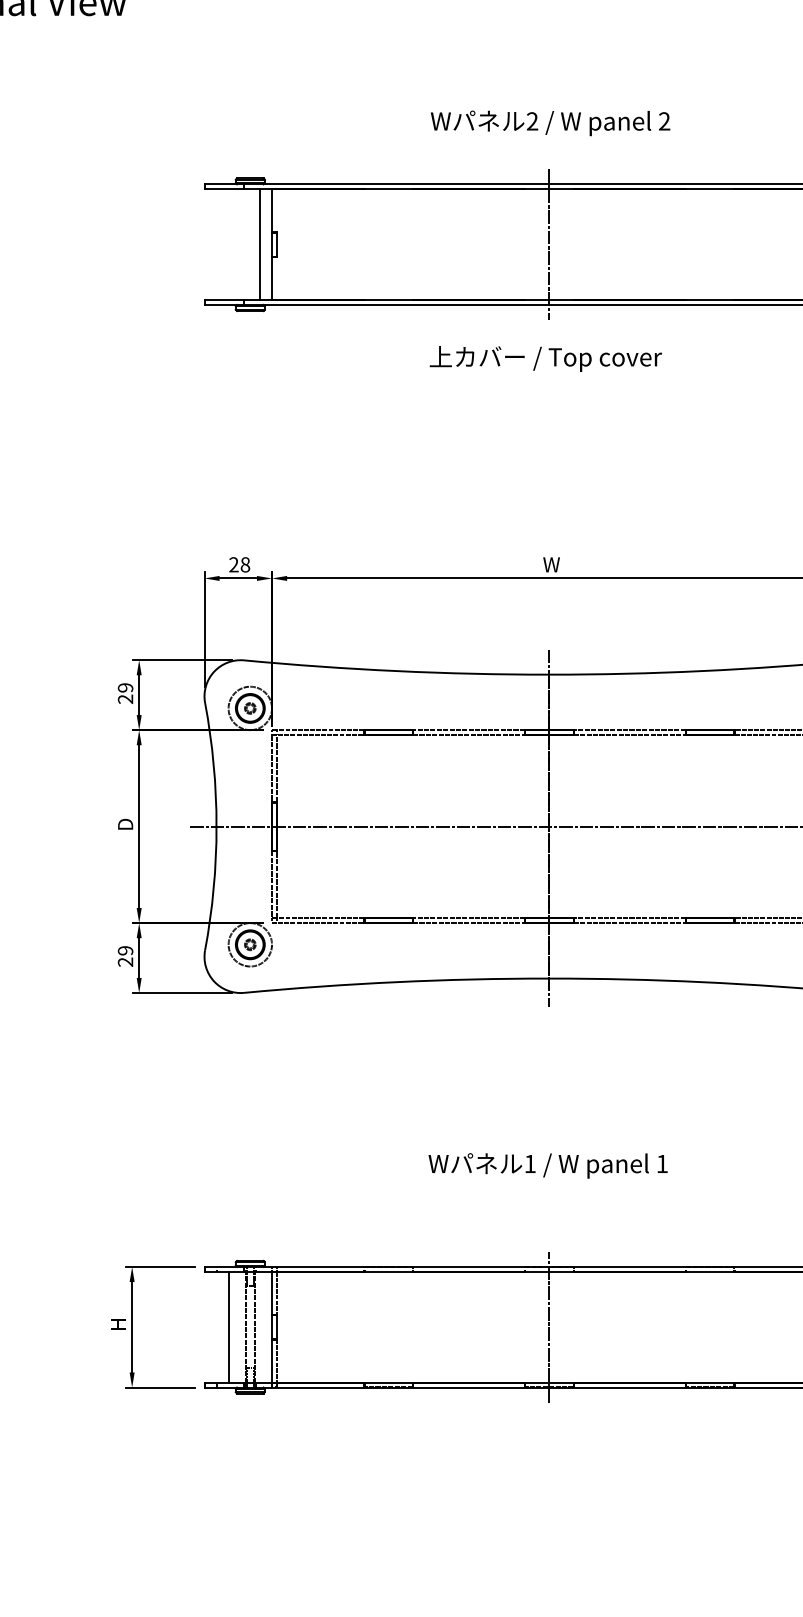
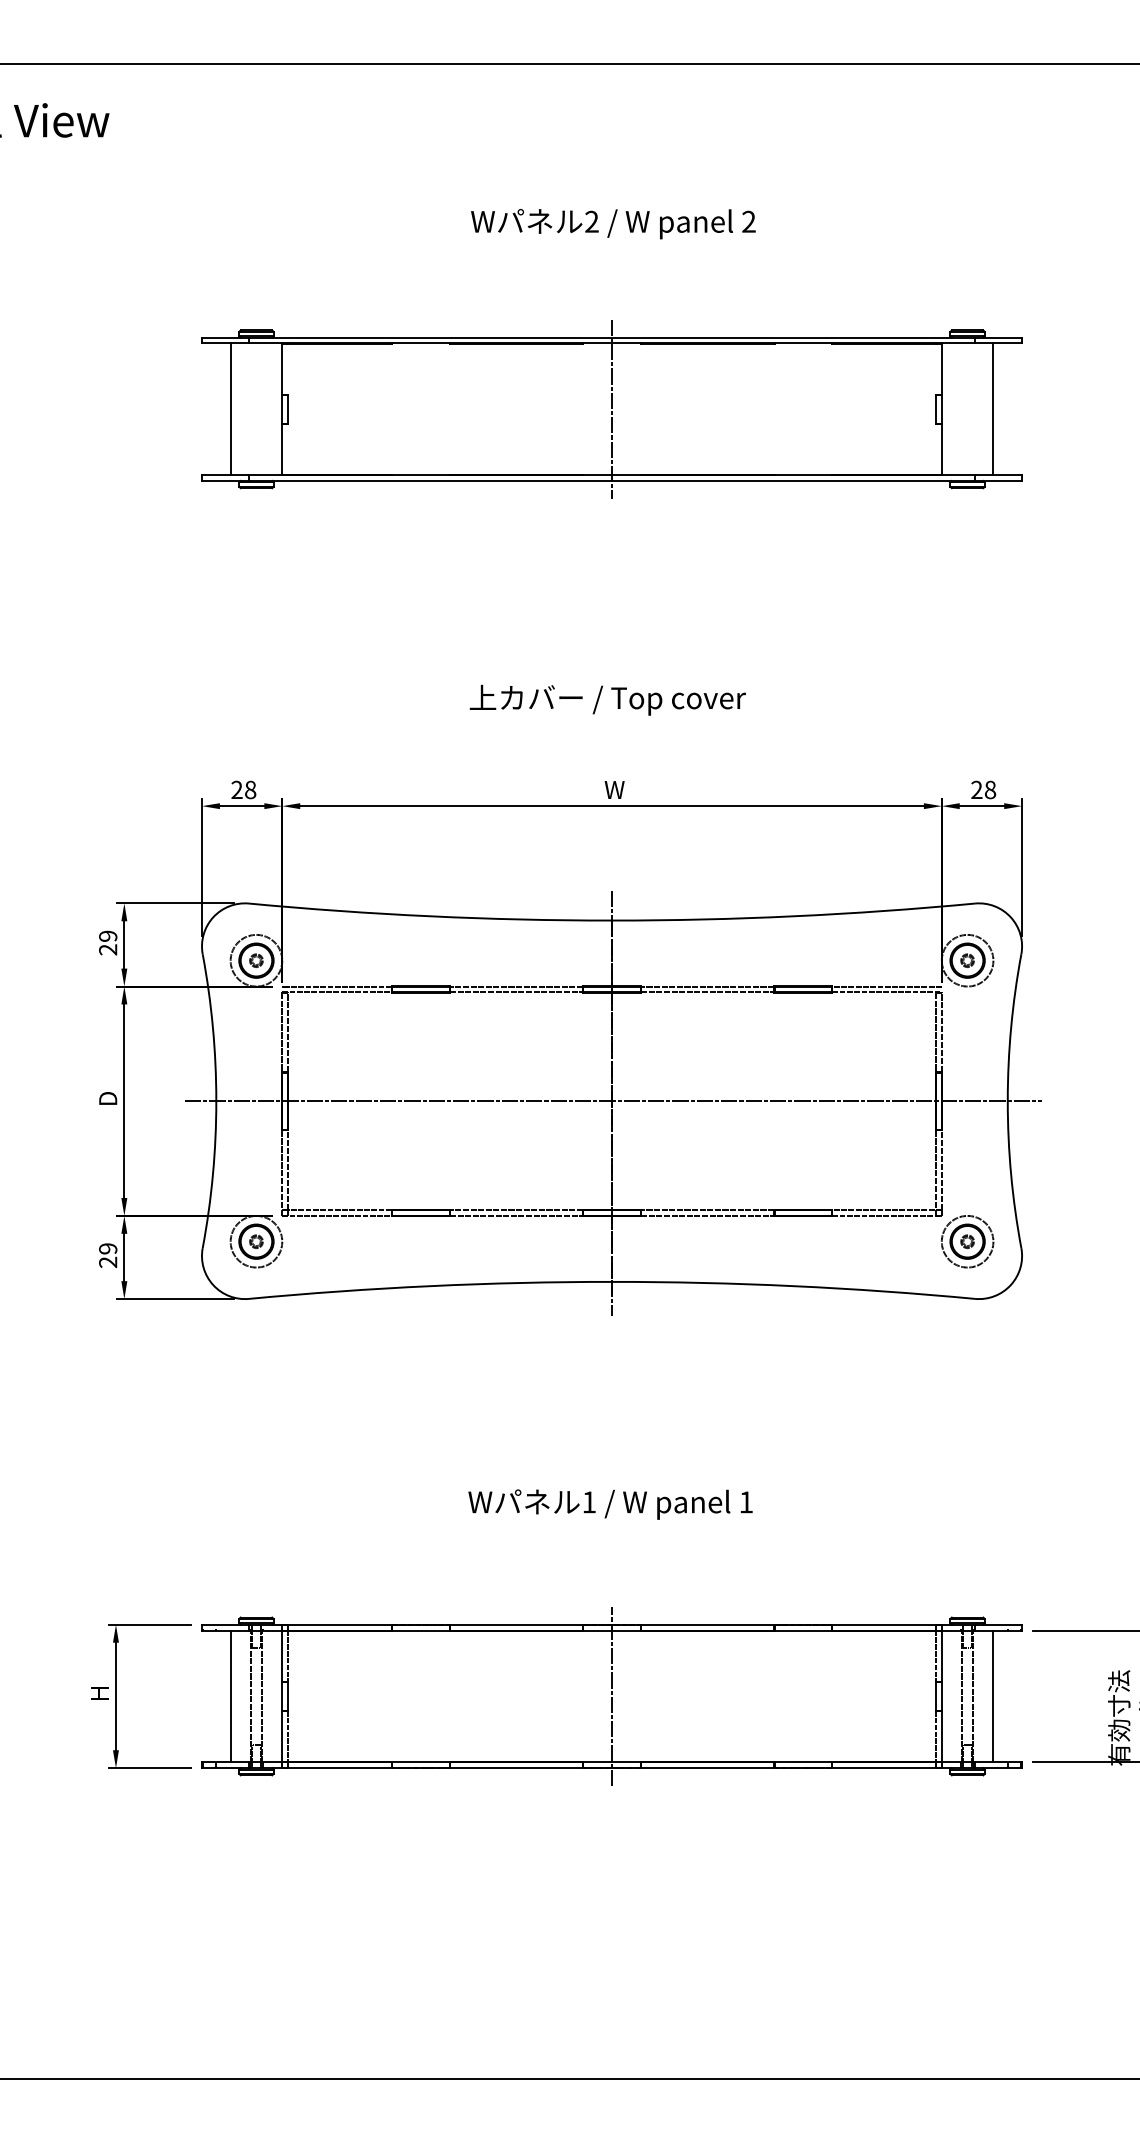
text: (550, 123) -> (613, 224), moved
line: (259, 244) -> (230, 409), moved
text: (545, 358) -> (607, 699), moved

